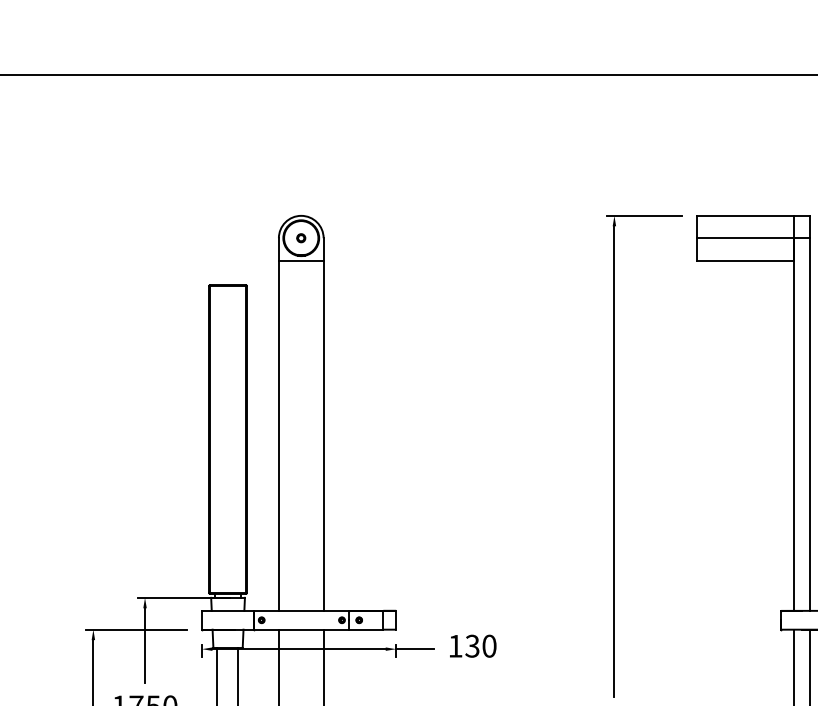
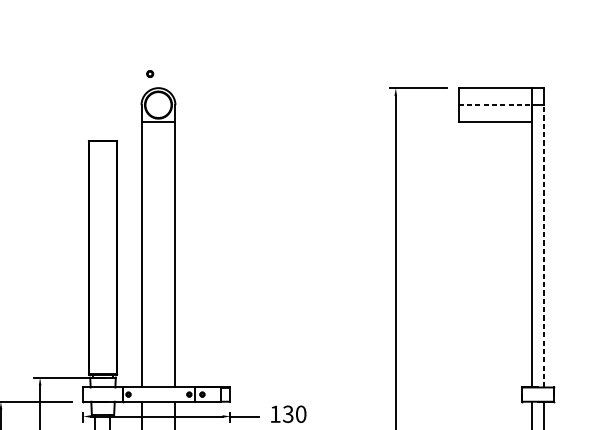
part: (301, 238) -> (150, 74), moved
line: (745, 238) -> (495, 105), solid -> dashed
line: (810, 424) -> (544, 246), solid -> dashed

